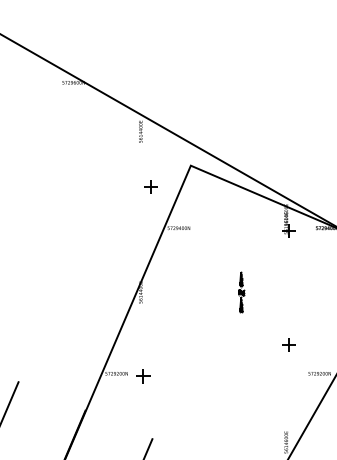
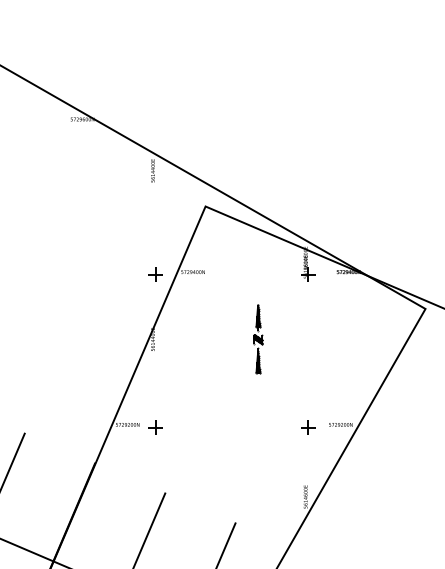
part: (150, 186) -> (155, 274), moved
part: (241, 292) -> (258, 339), size x1.67
part: (288, 344) -> (308, 427), moved

